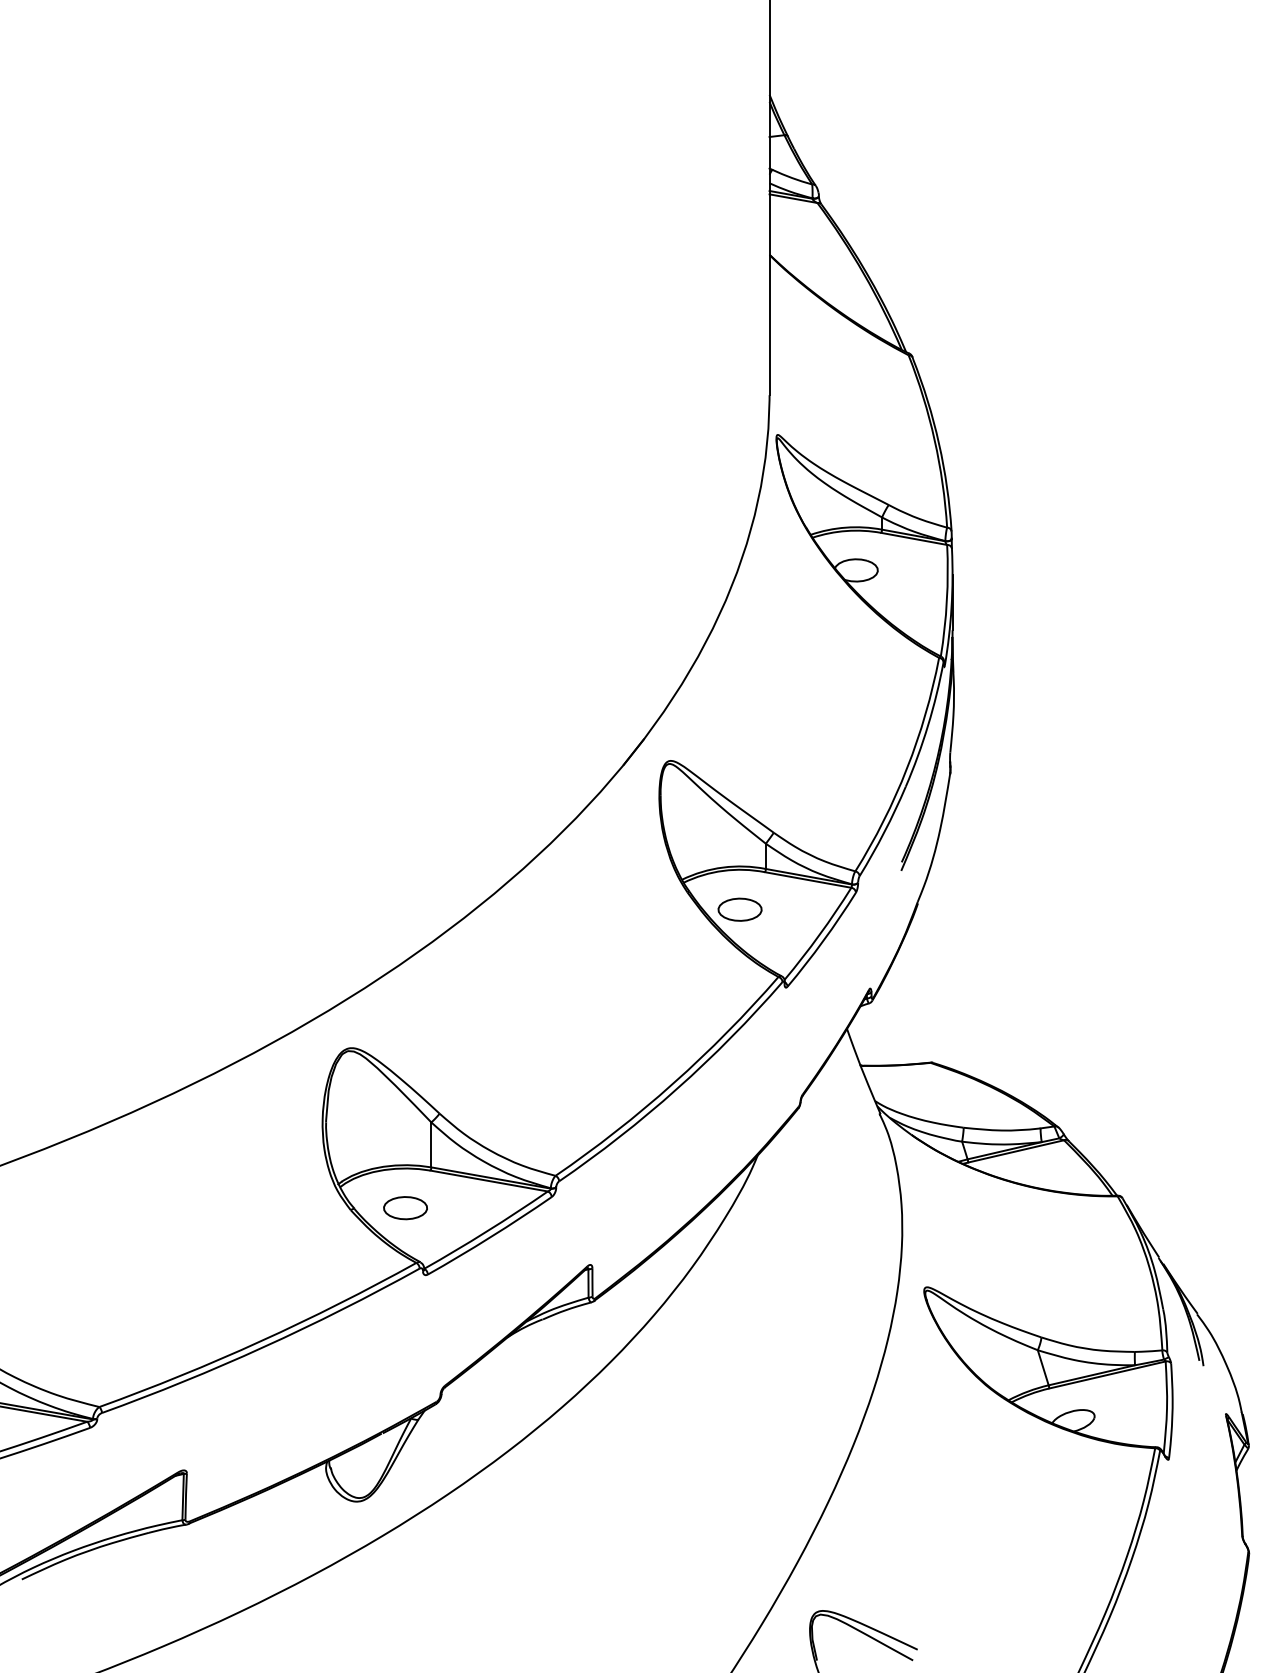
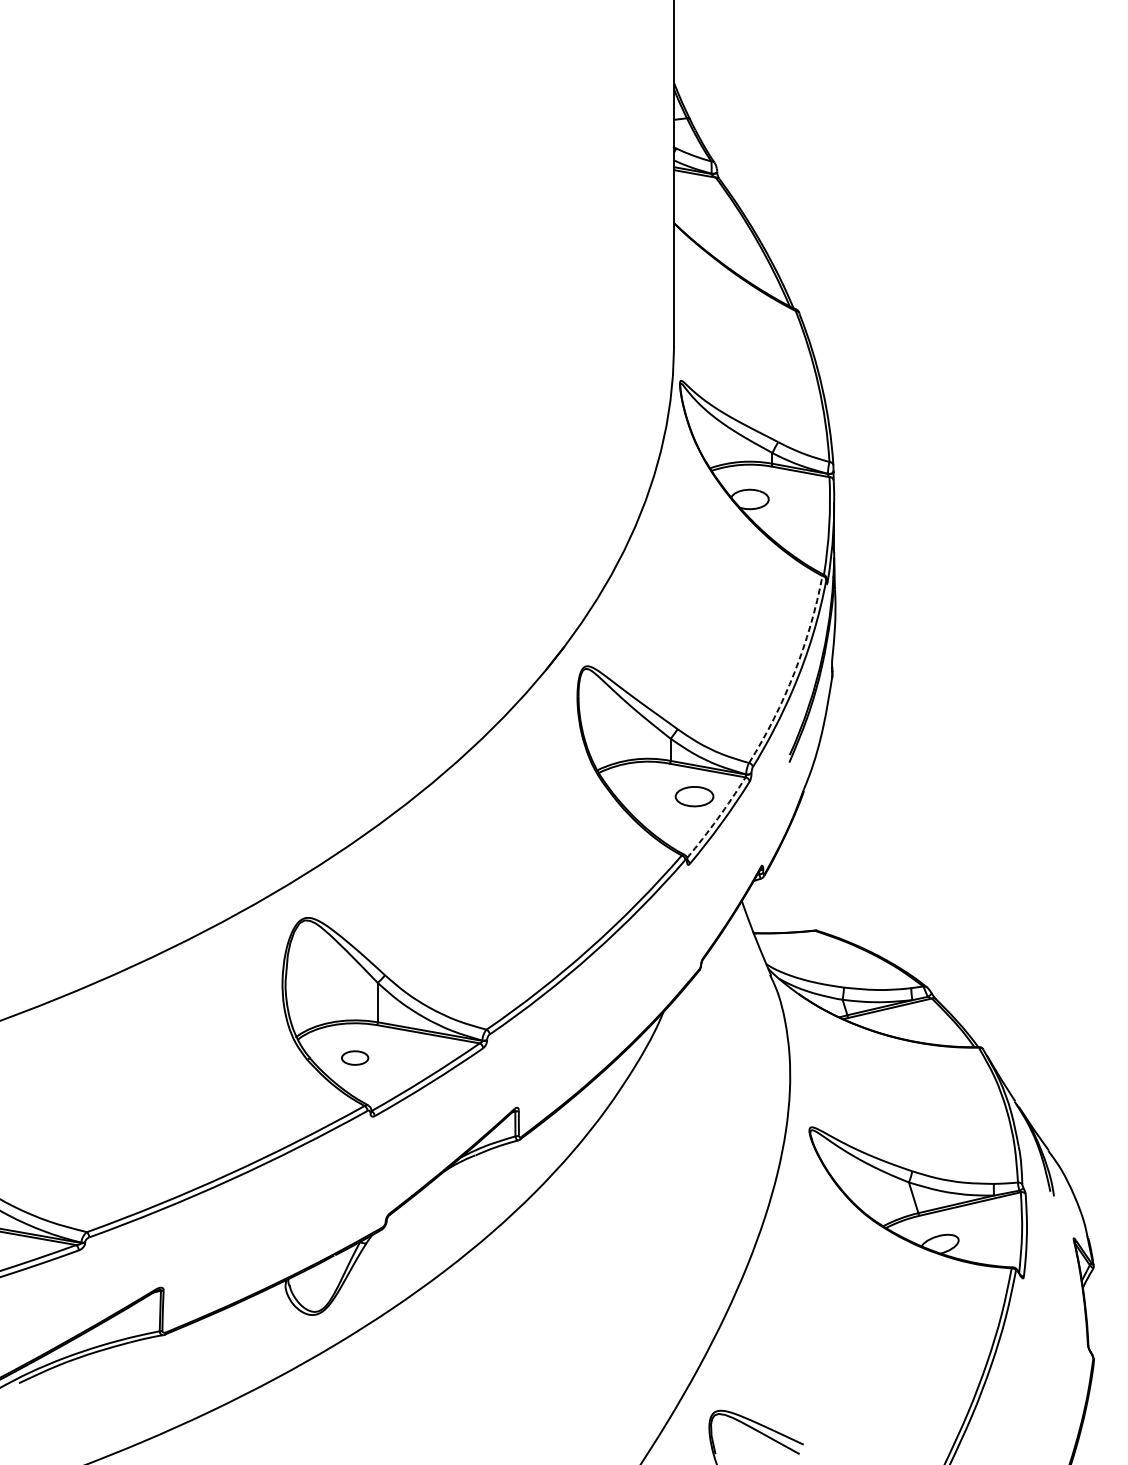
arc: (907, 768) -> (794, 672), solid -> dashed
part: (739, 909) -> (694, 796), moved
arc: (819, 934) -> (717, 818), solid -> dashed
part: (405, 1208) -> (355, 1058), size x0.7

